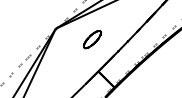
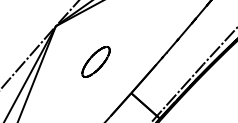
part: (92, 39) -> (96, 61), moved

